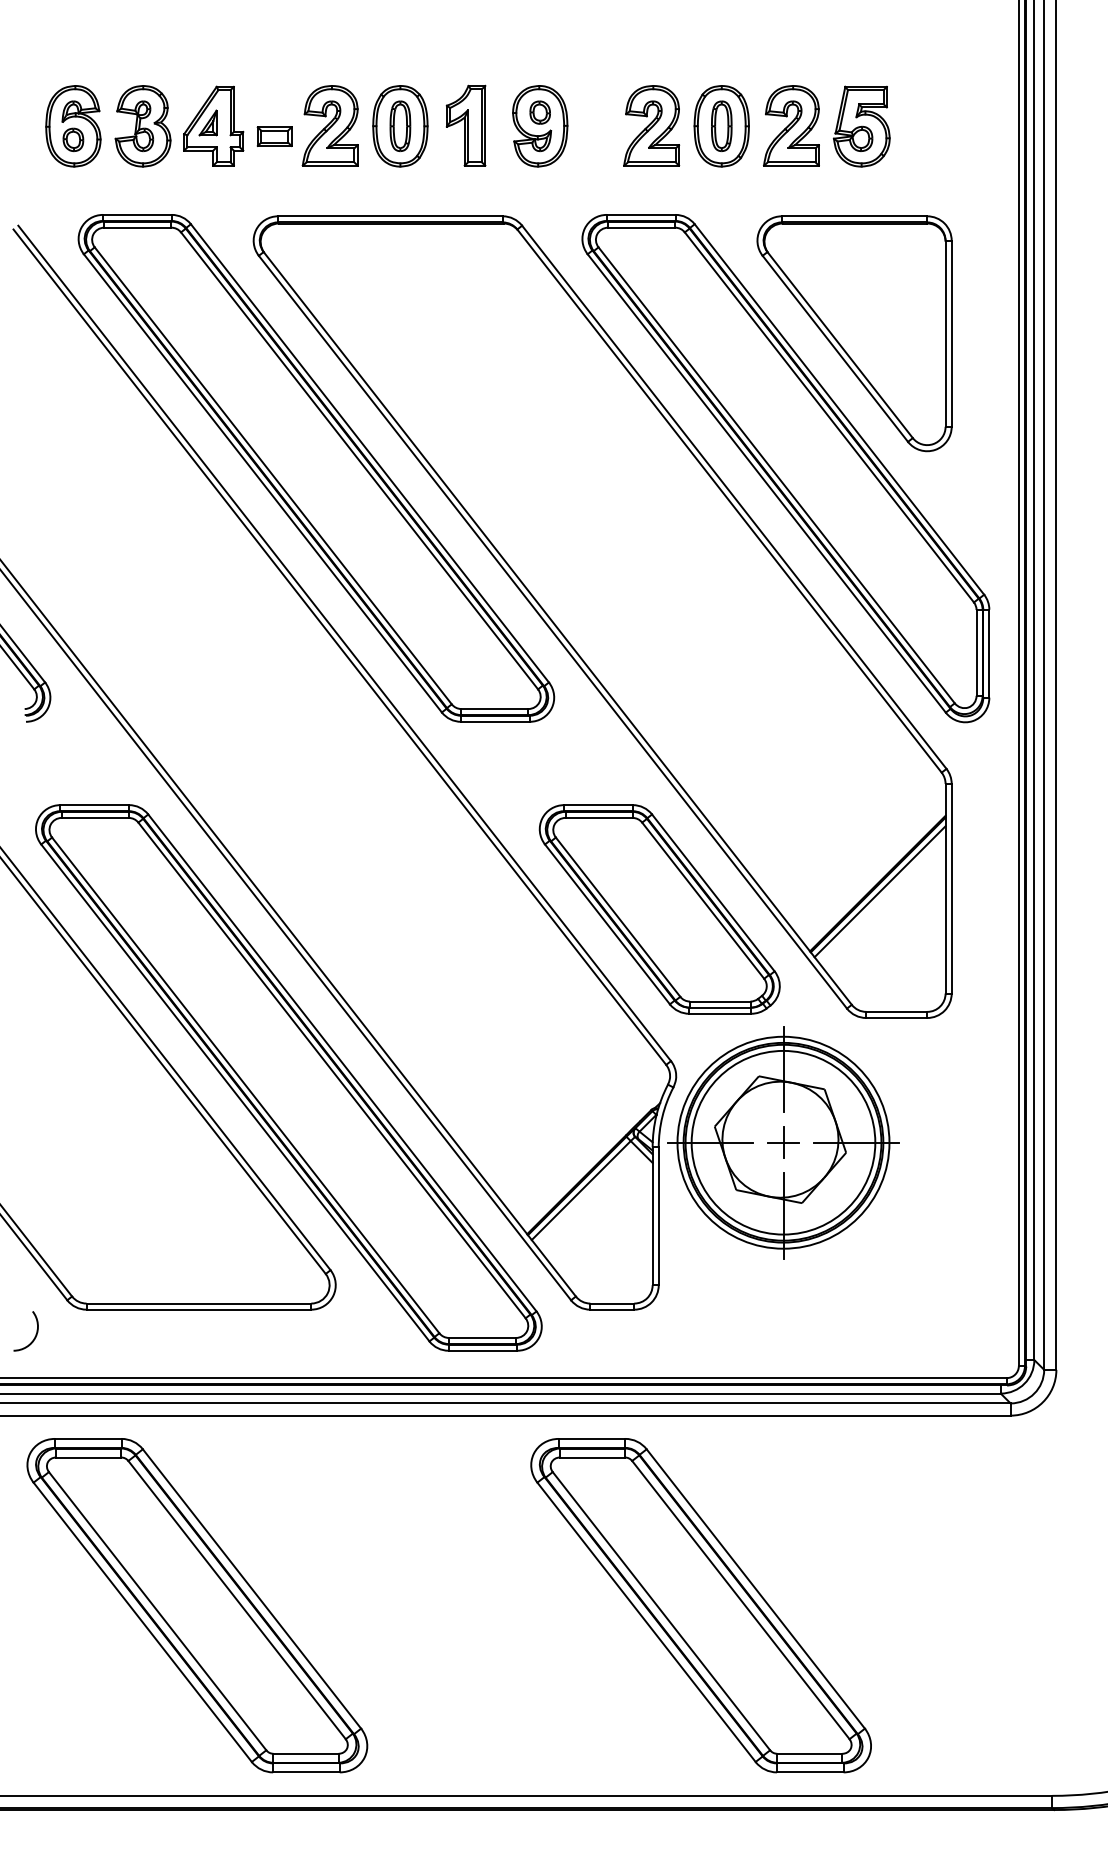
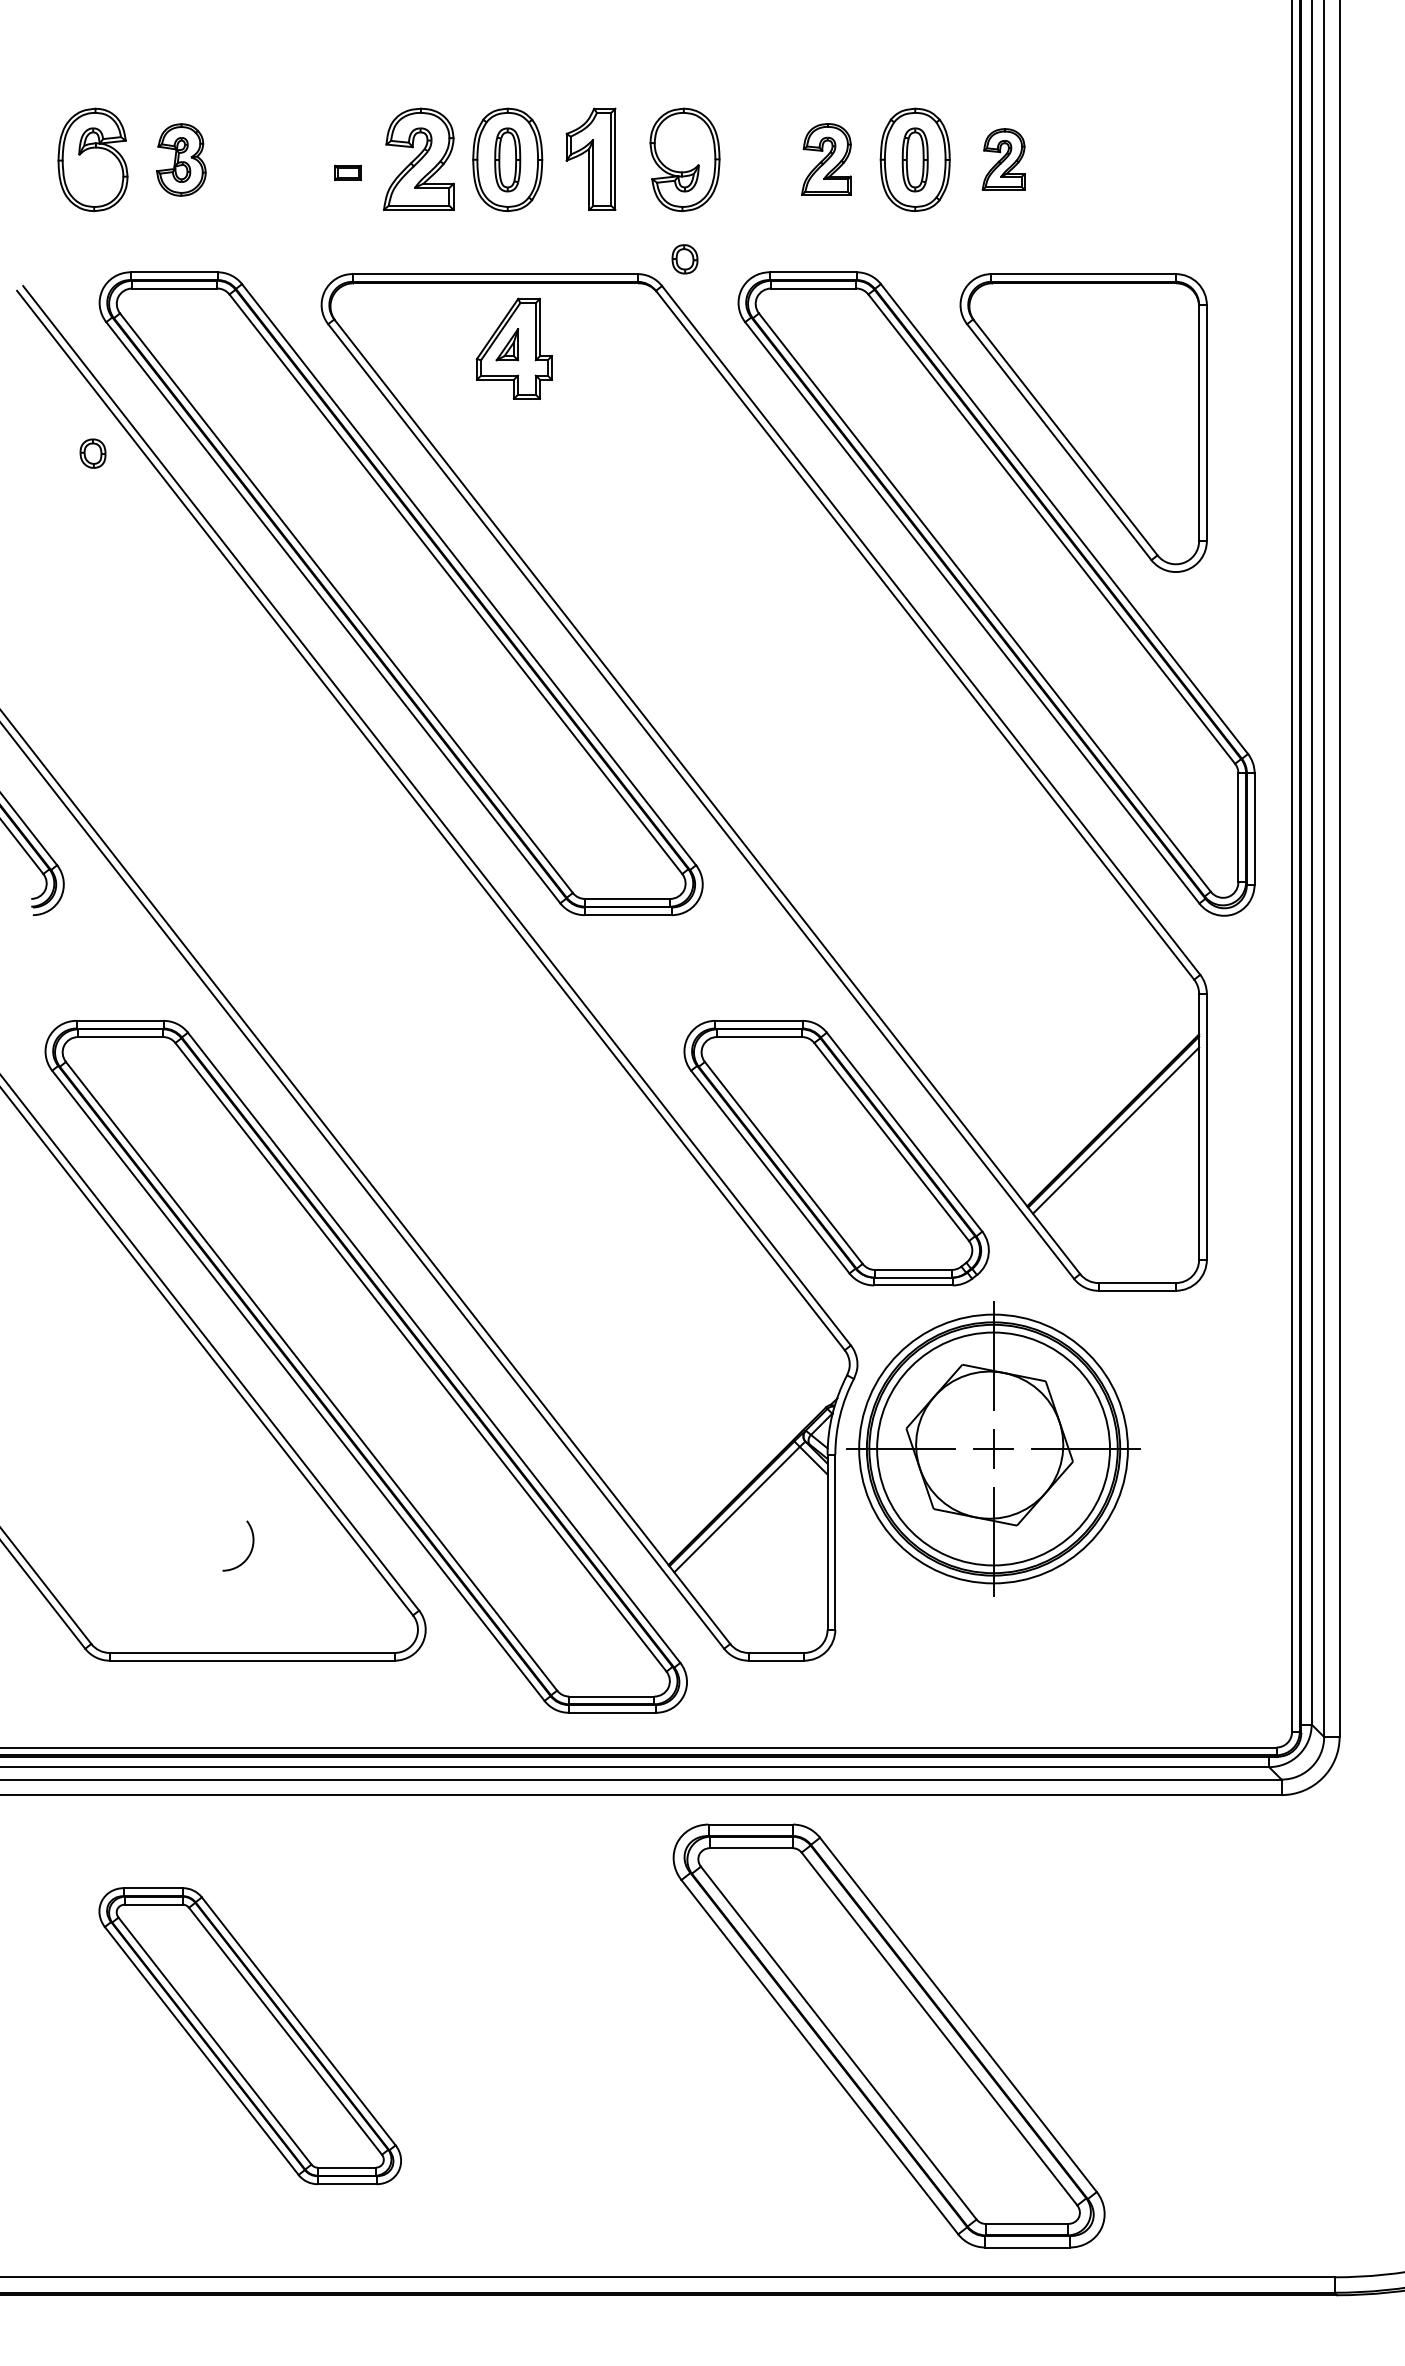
part: (539, 112) -> (684, 259), moved
part: (213, 125) -> (514, 347), moved
part: (651, 125) -> (826, 158), size x0.7
part: (791, 125) -> (1003, 158), size x0.6
part: (142, 126) -> (180, 160), size x0.7
part: (861, 126) -> (1092, 160), removed
part: (274, 136) -> (348, 172), size x0.6
part: (73, 139) -> (93, 453), moved
curve: (34, 1336) -> (249, 1552), moved
part: (197, 1605) -> (250, 2035), size x0.7

